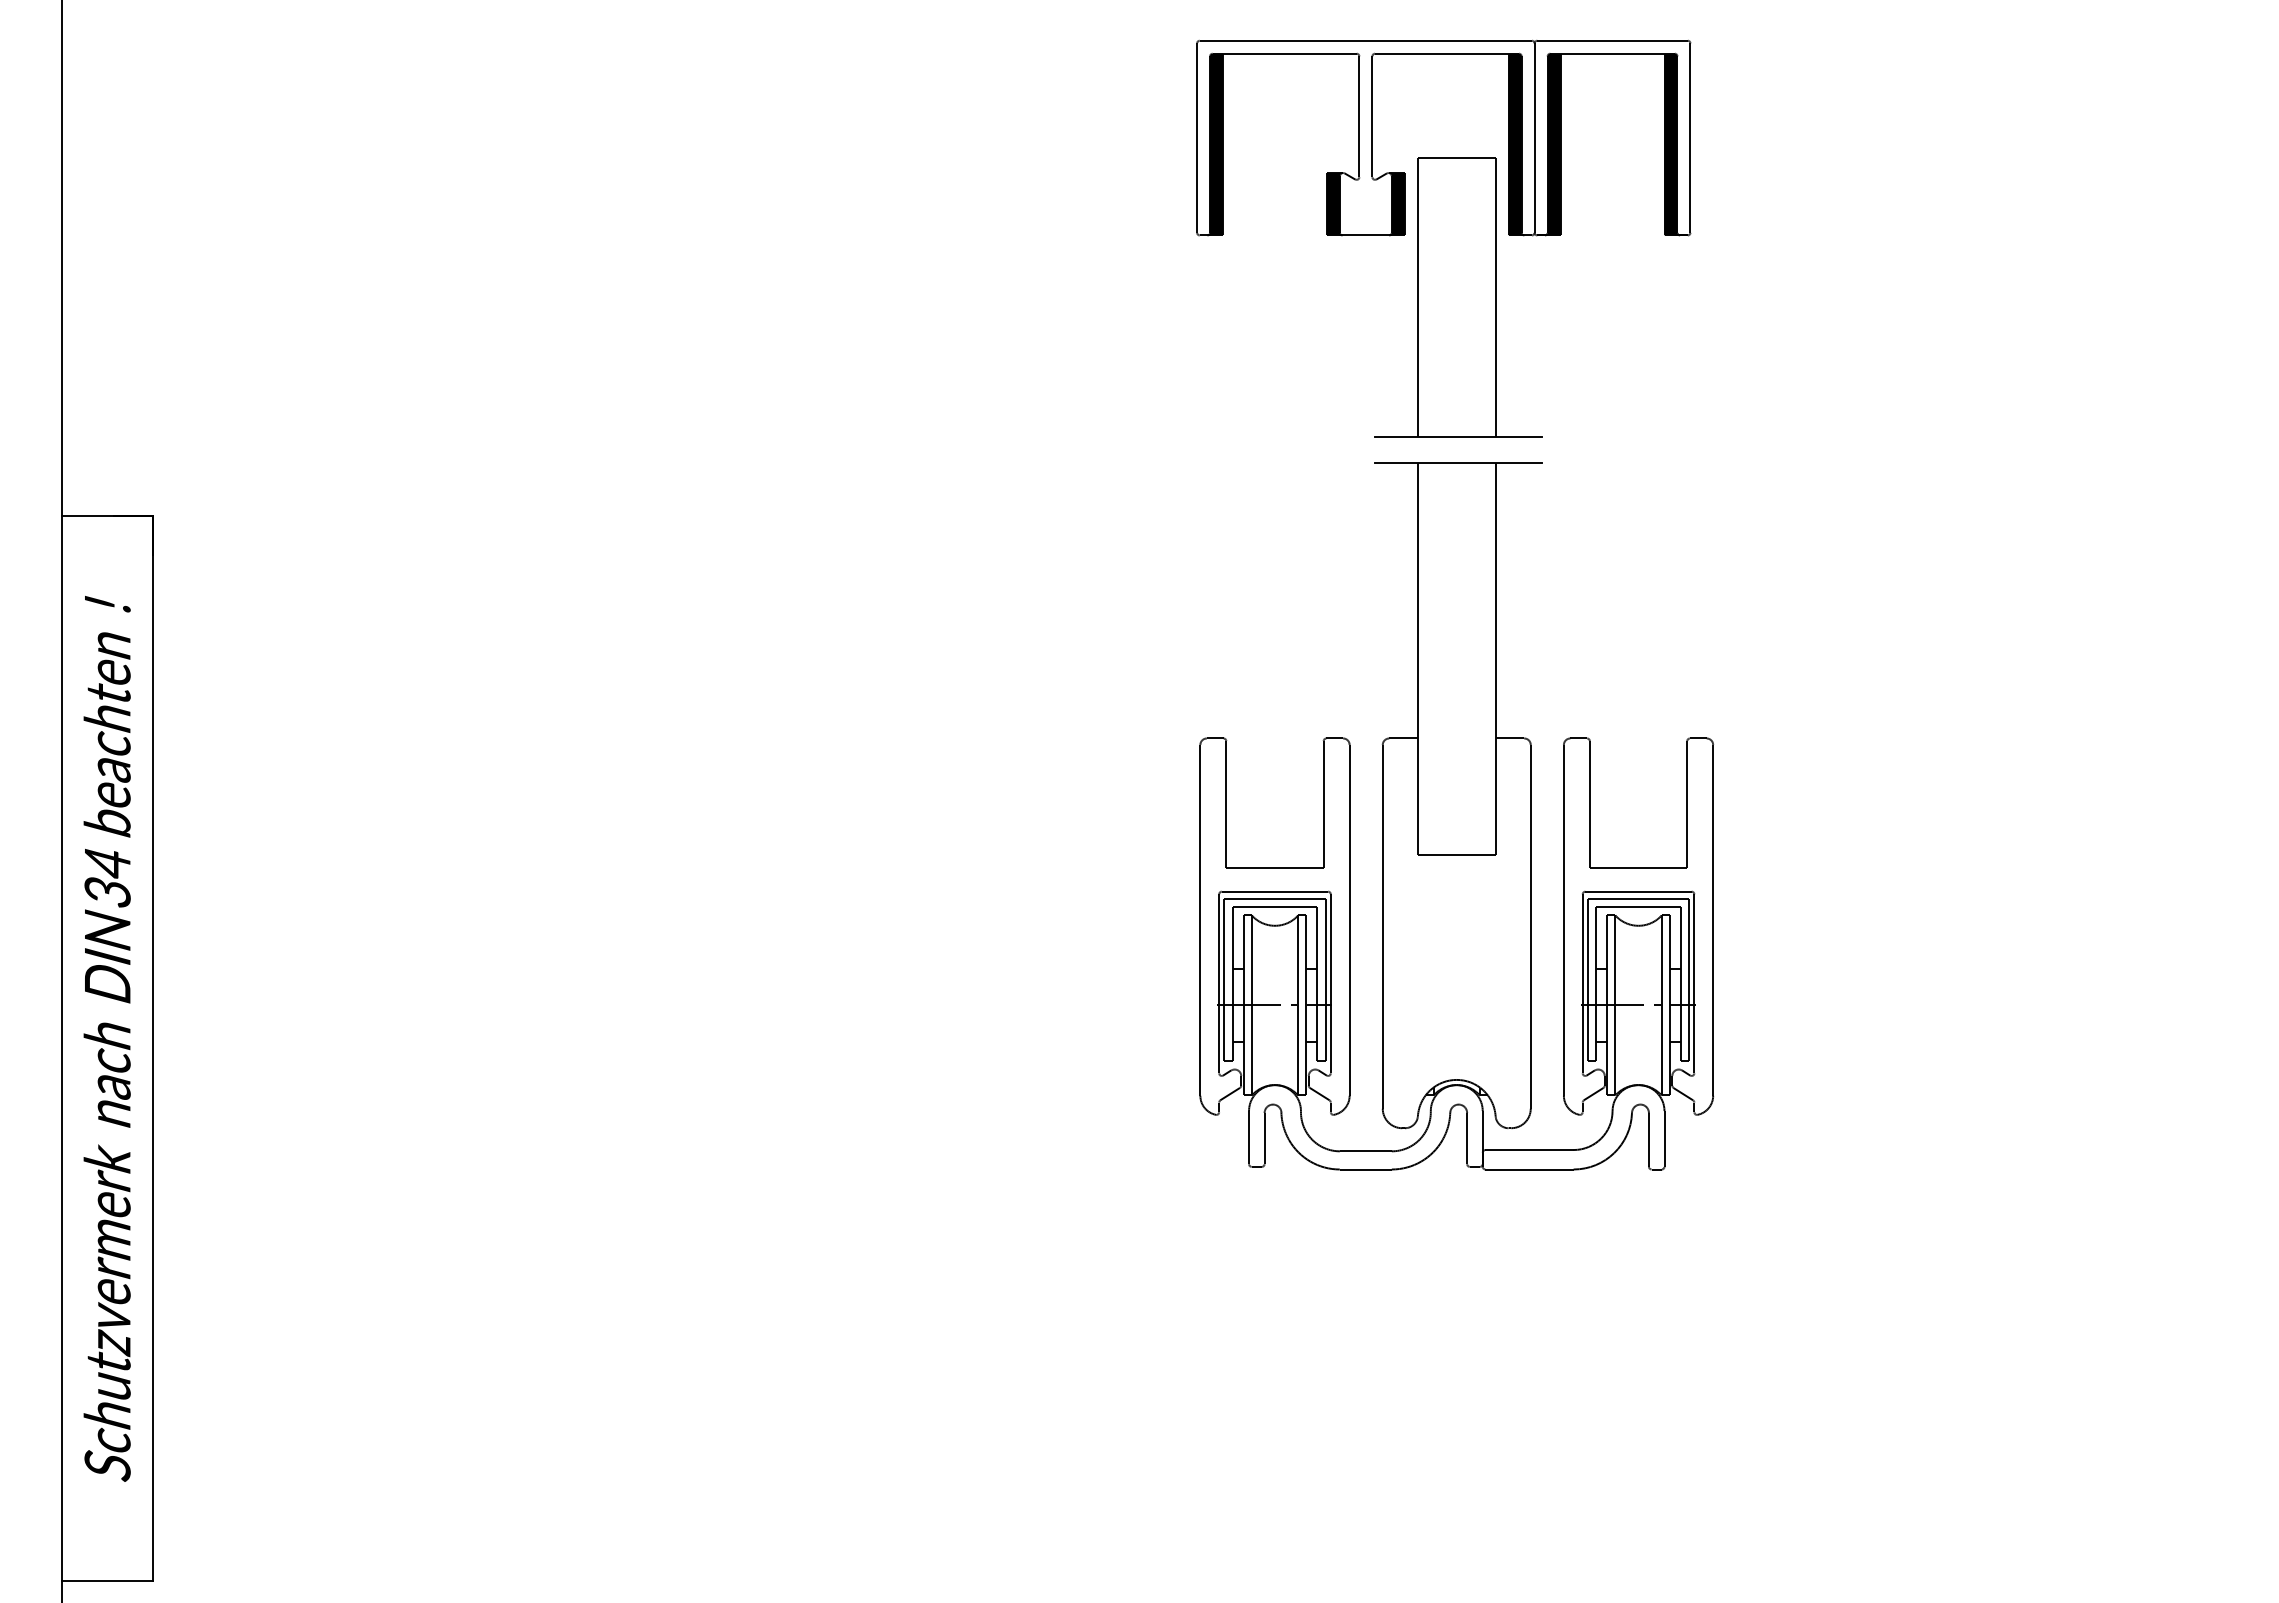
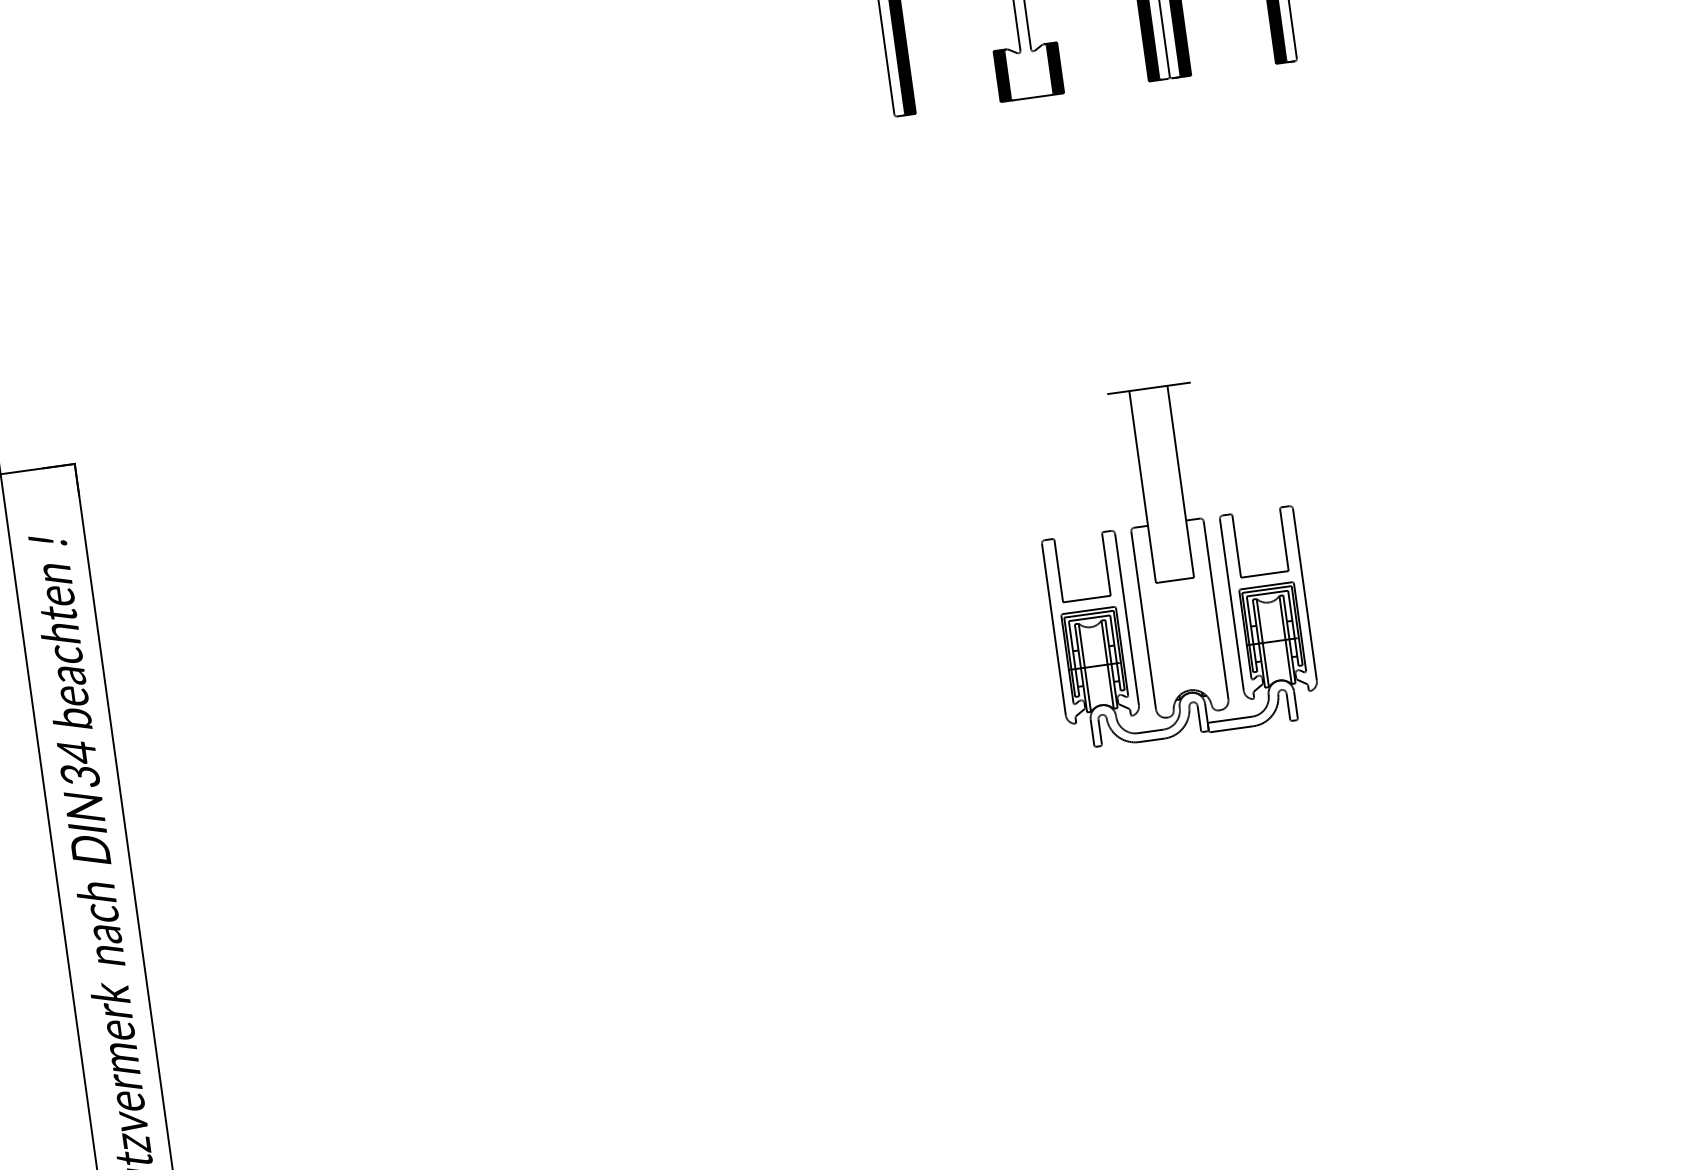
part: (1458, 297) -> (1114, 137), removed
part: (1456, 816) -> (1172, 561), size x0.6

